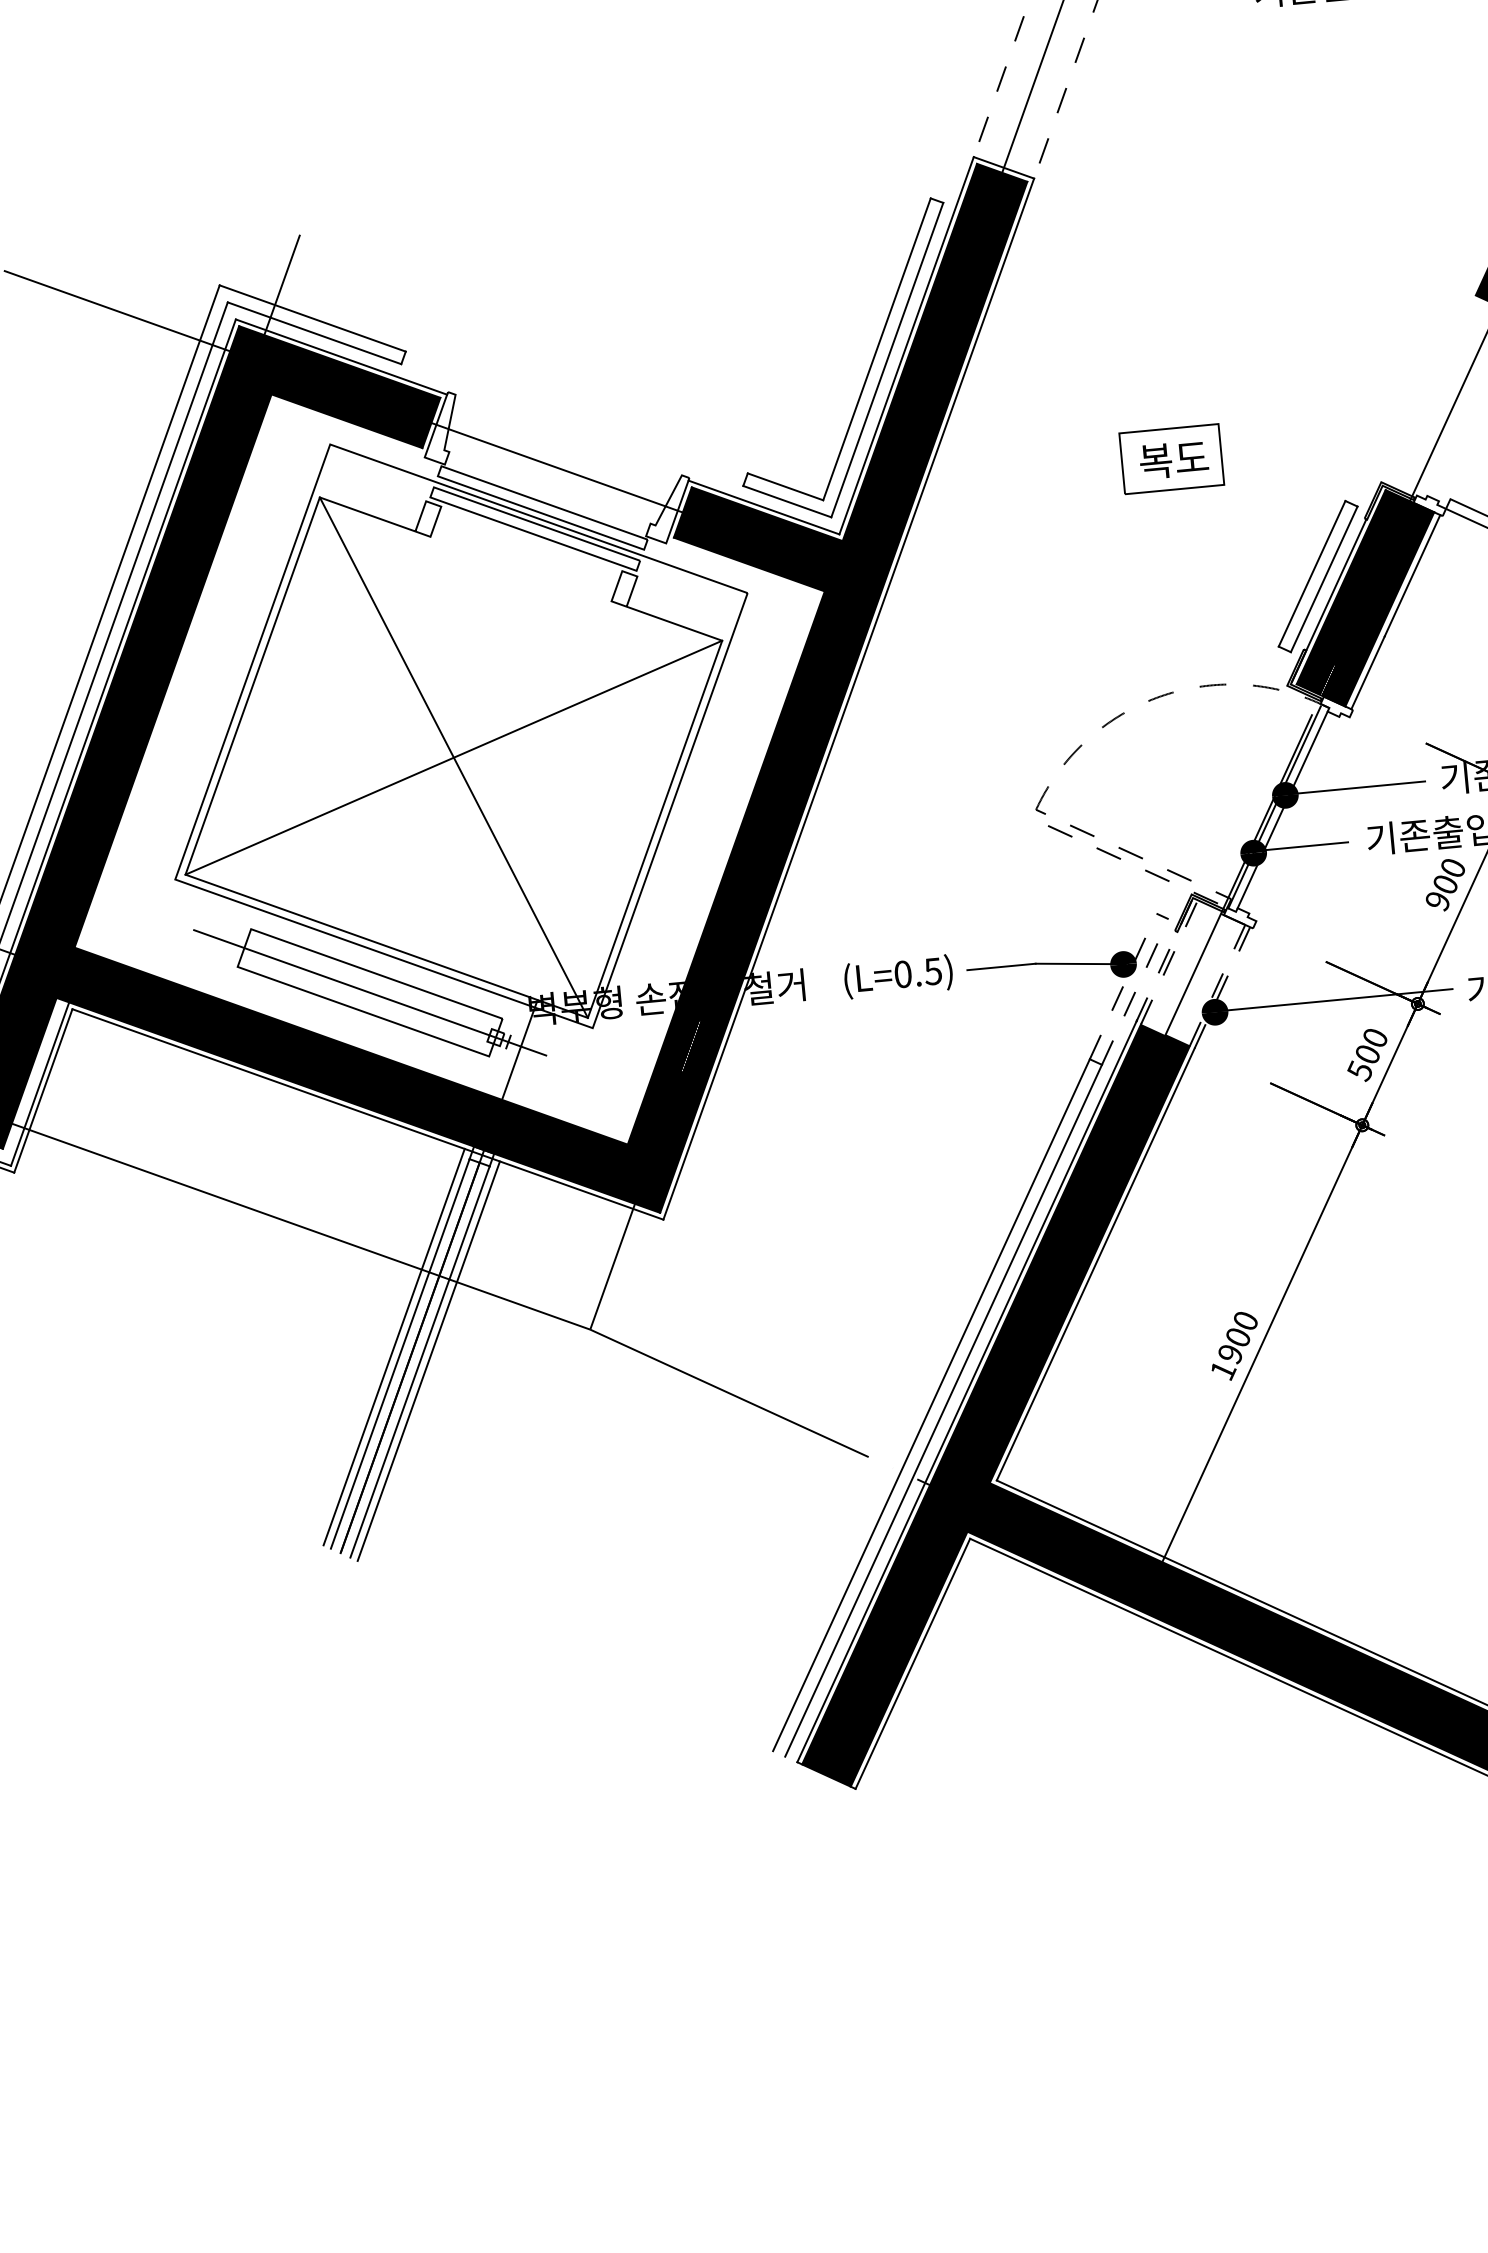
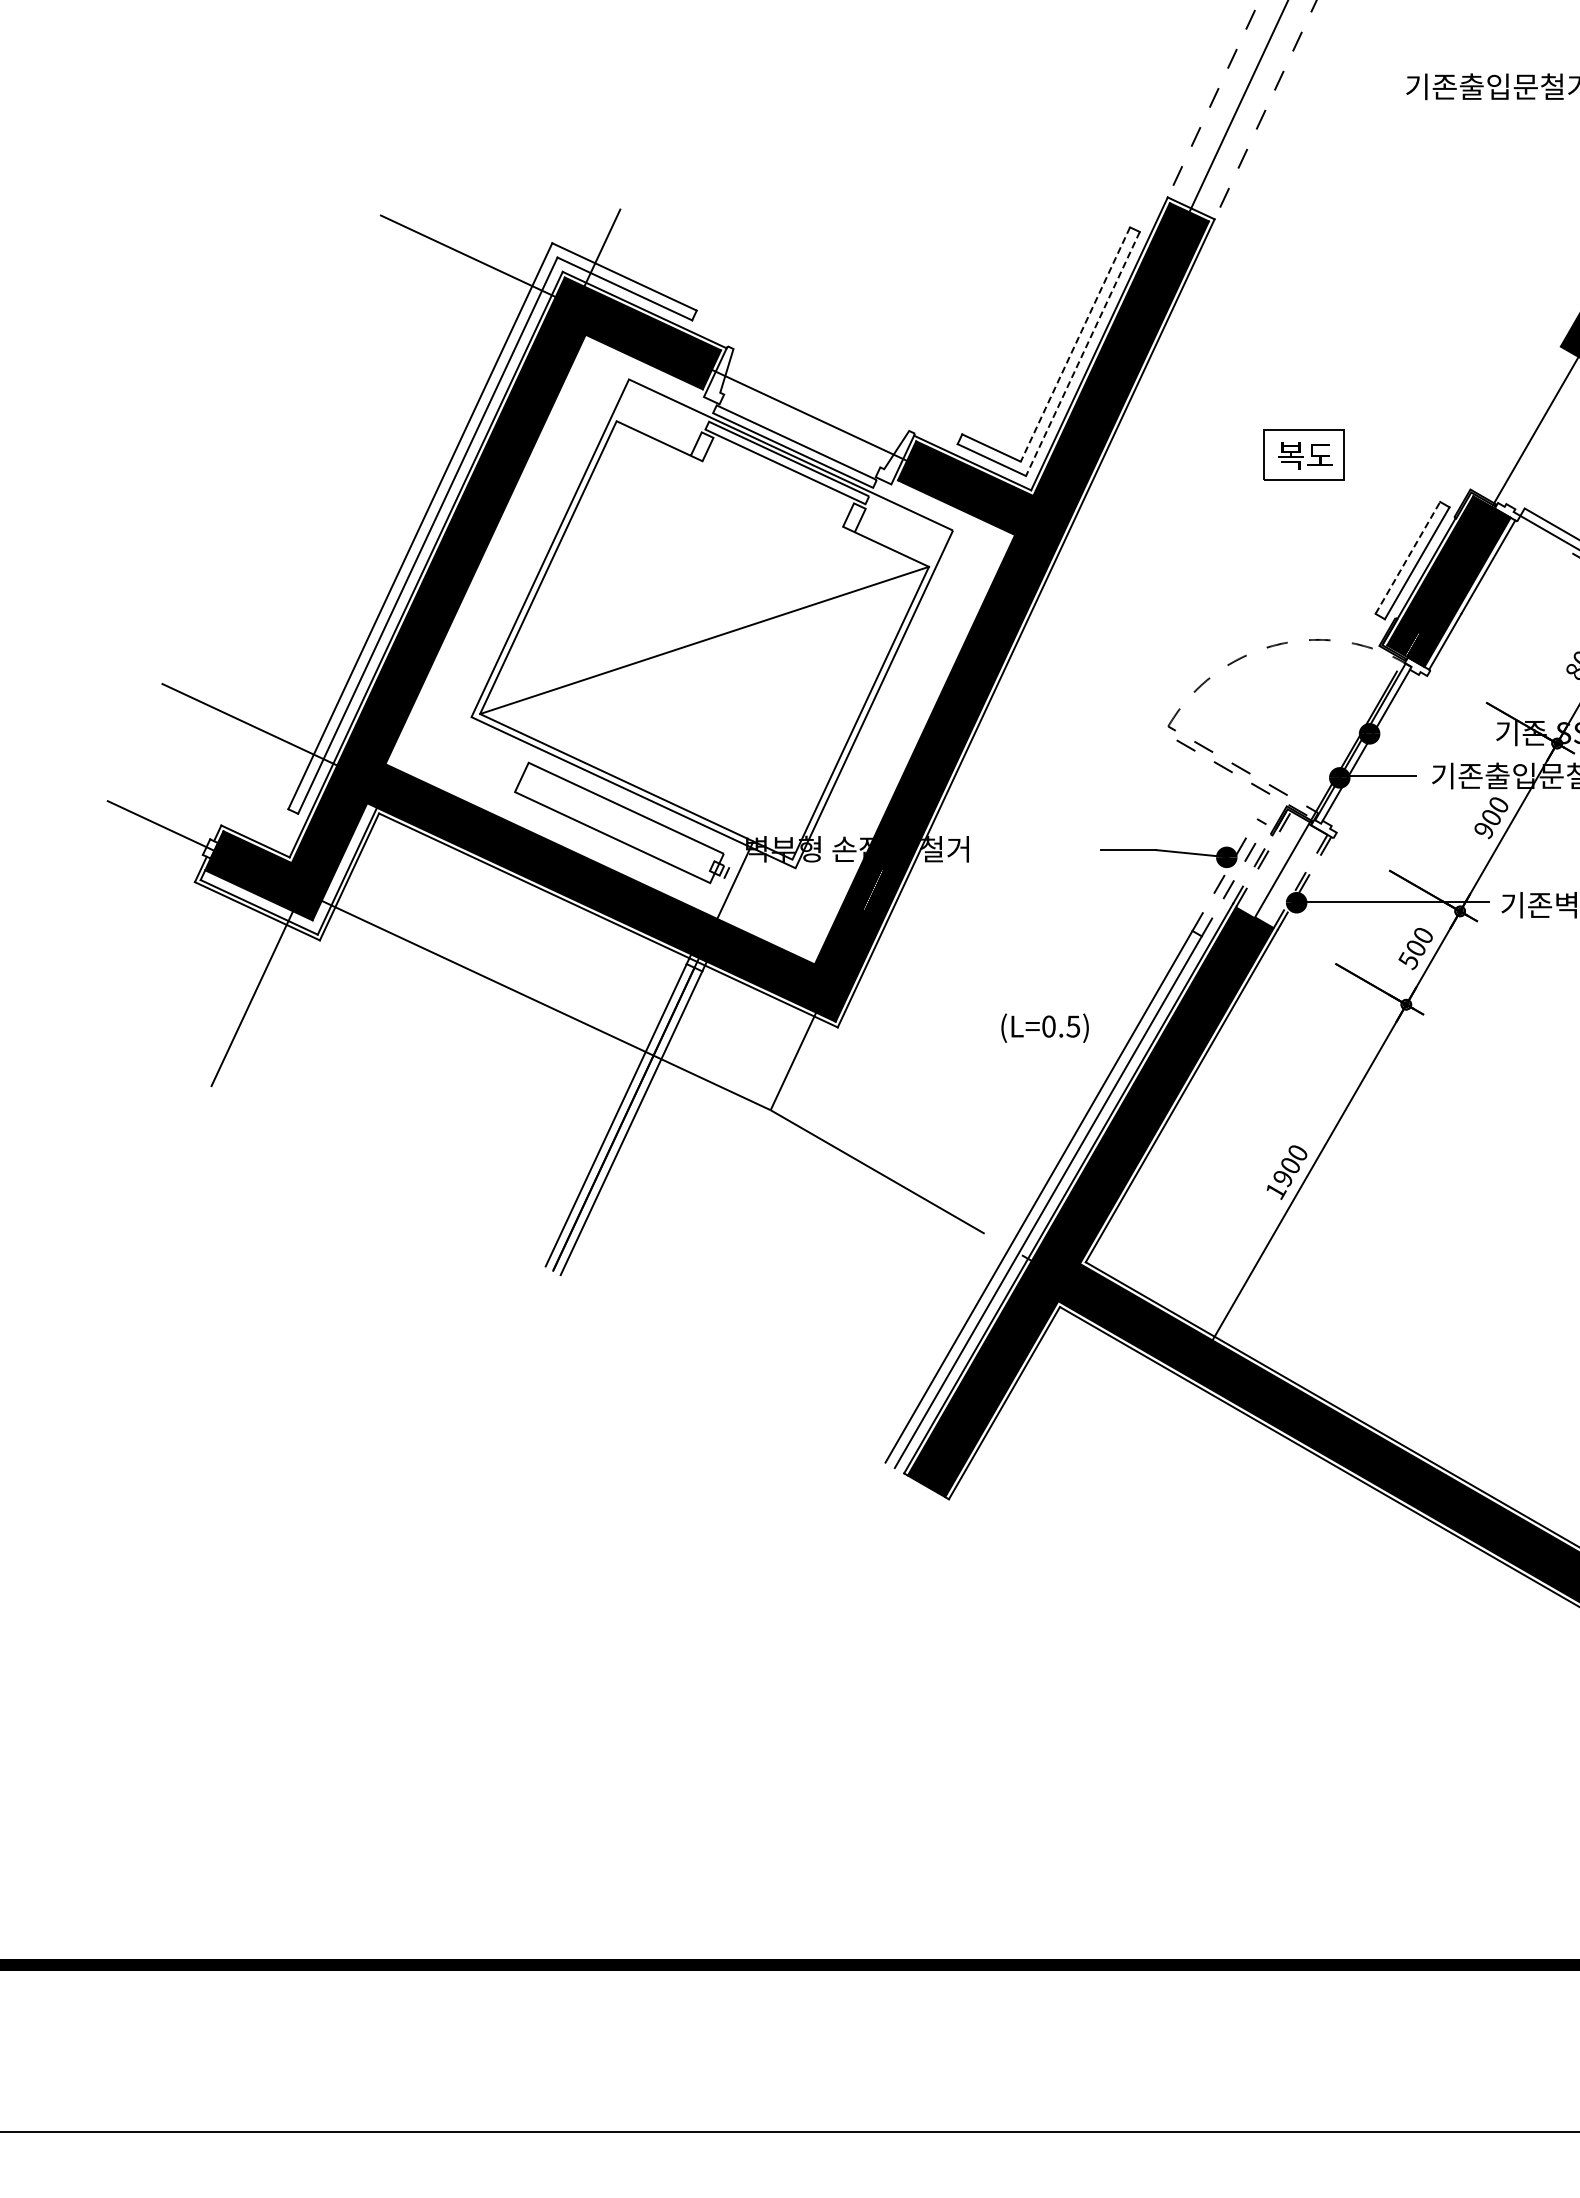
line: (877, 350) -> (1075, 345), solid -> dashed
line: (886, 359) -> (1082, 353), solid -> dashed
line: (1311, 573) -> (1407, 557), solid -> dashed
line: (453, 757) -> (704, 640), removed
line: (1351, 788) -> (1423, 733), removed
text: (897, 976) -> (1044, 1027), moved
line: (370, 992) -> (619, 822), removed
line: (393, 1347) -> (611, 1109), removed
line: (428, 1361) -> (638, 1123), removed

